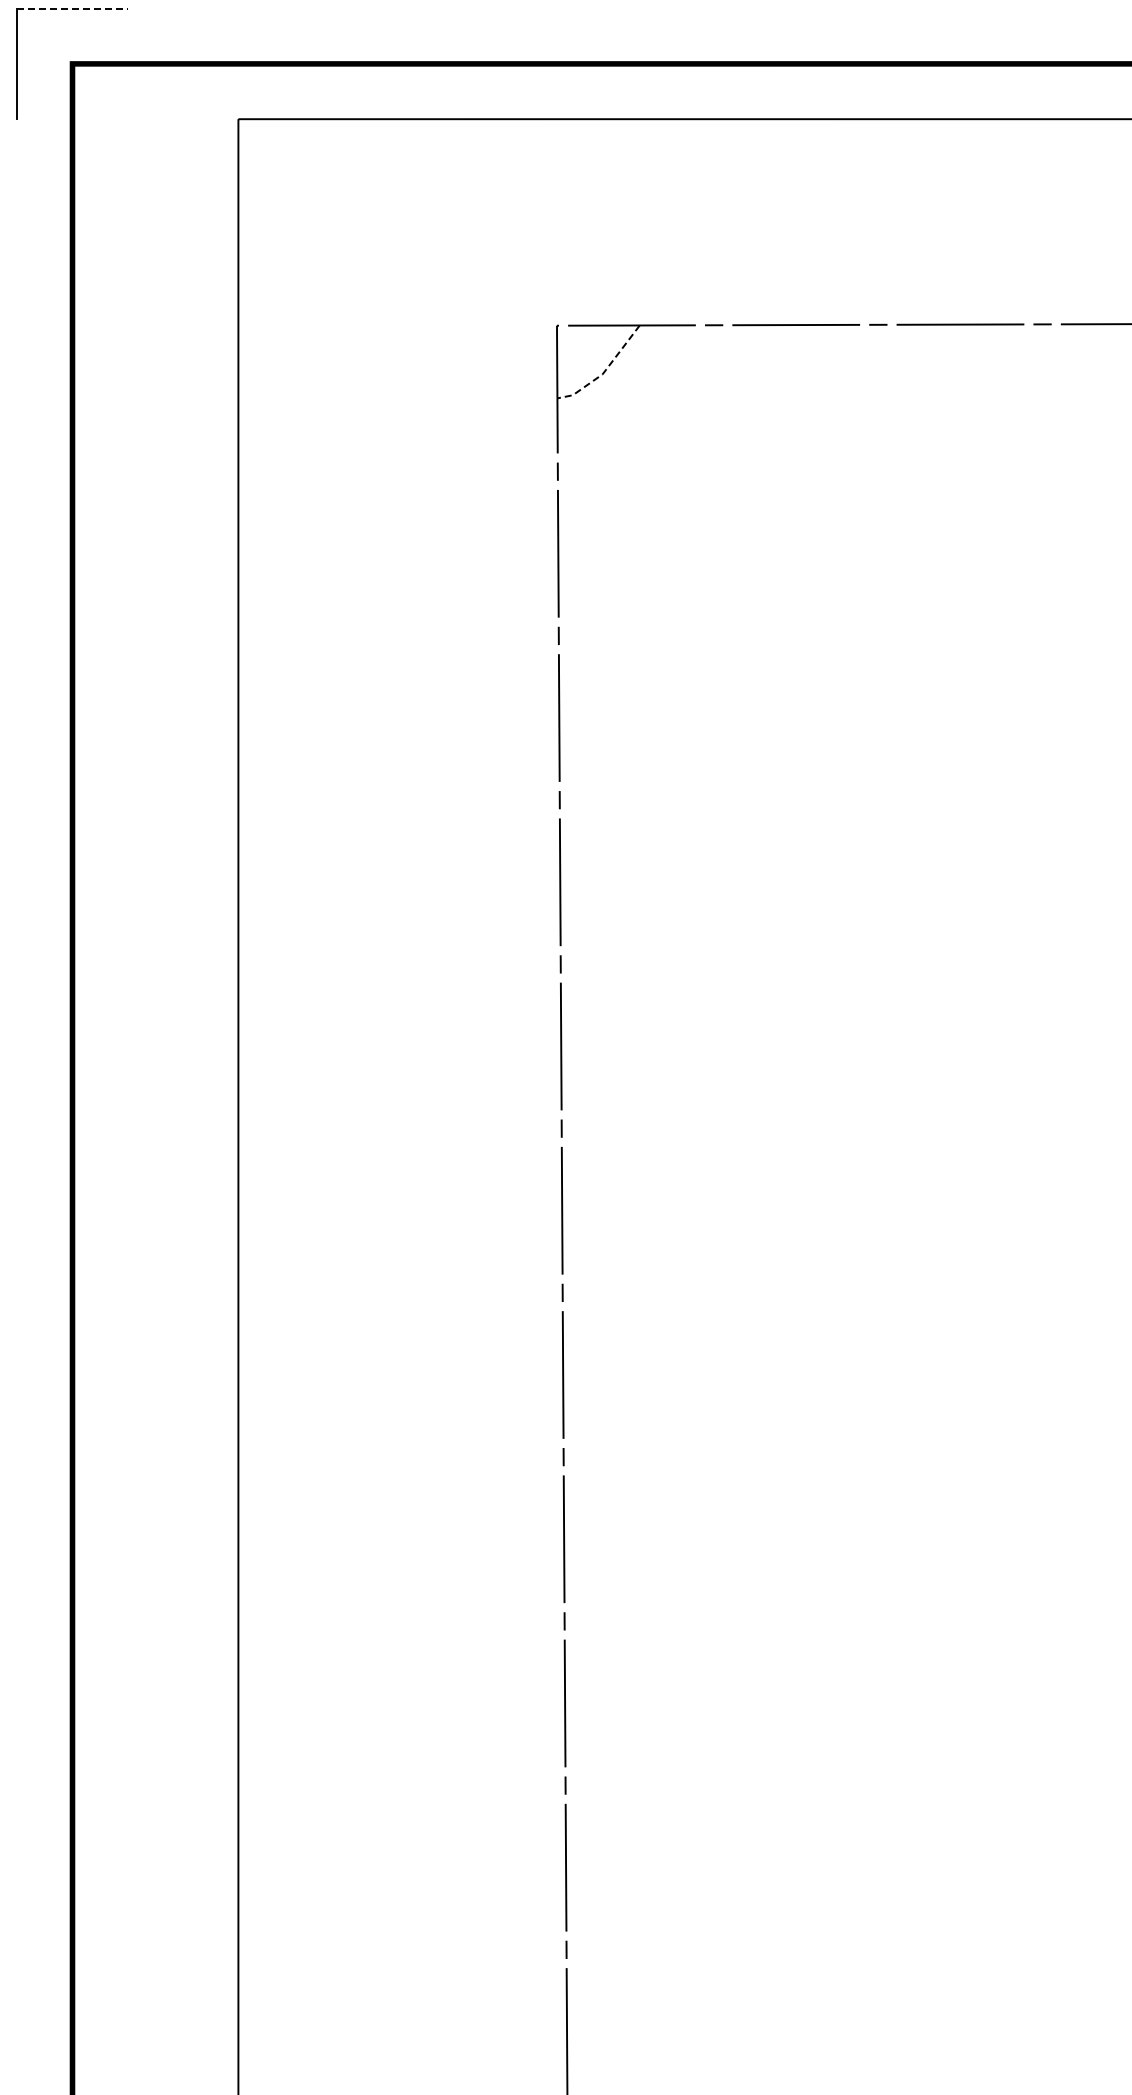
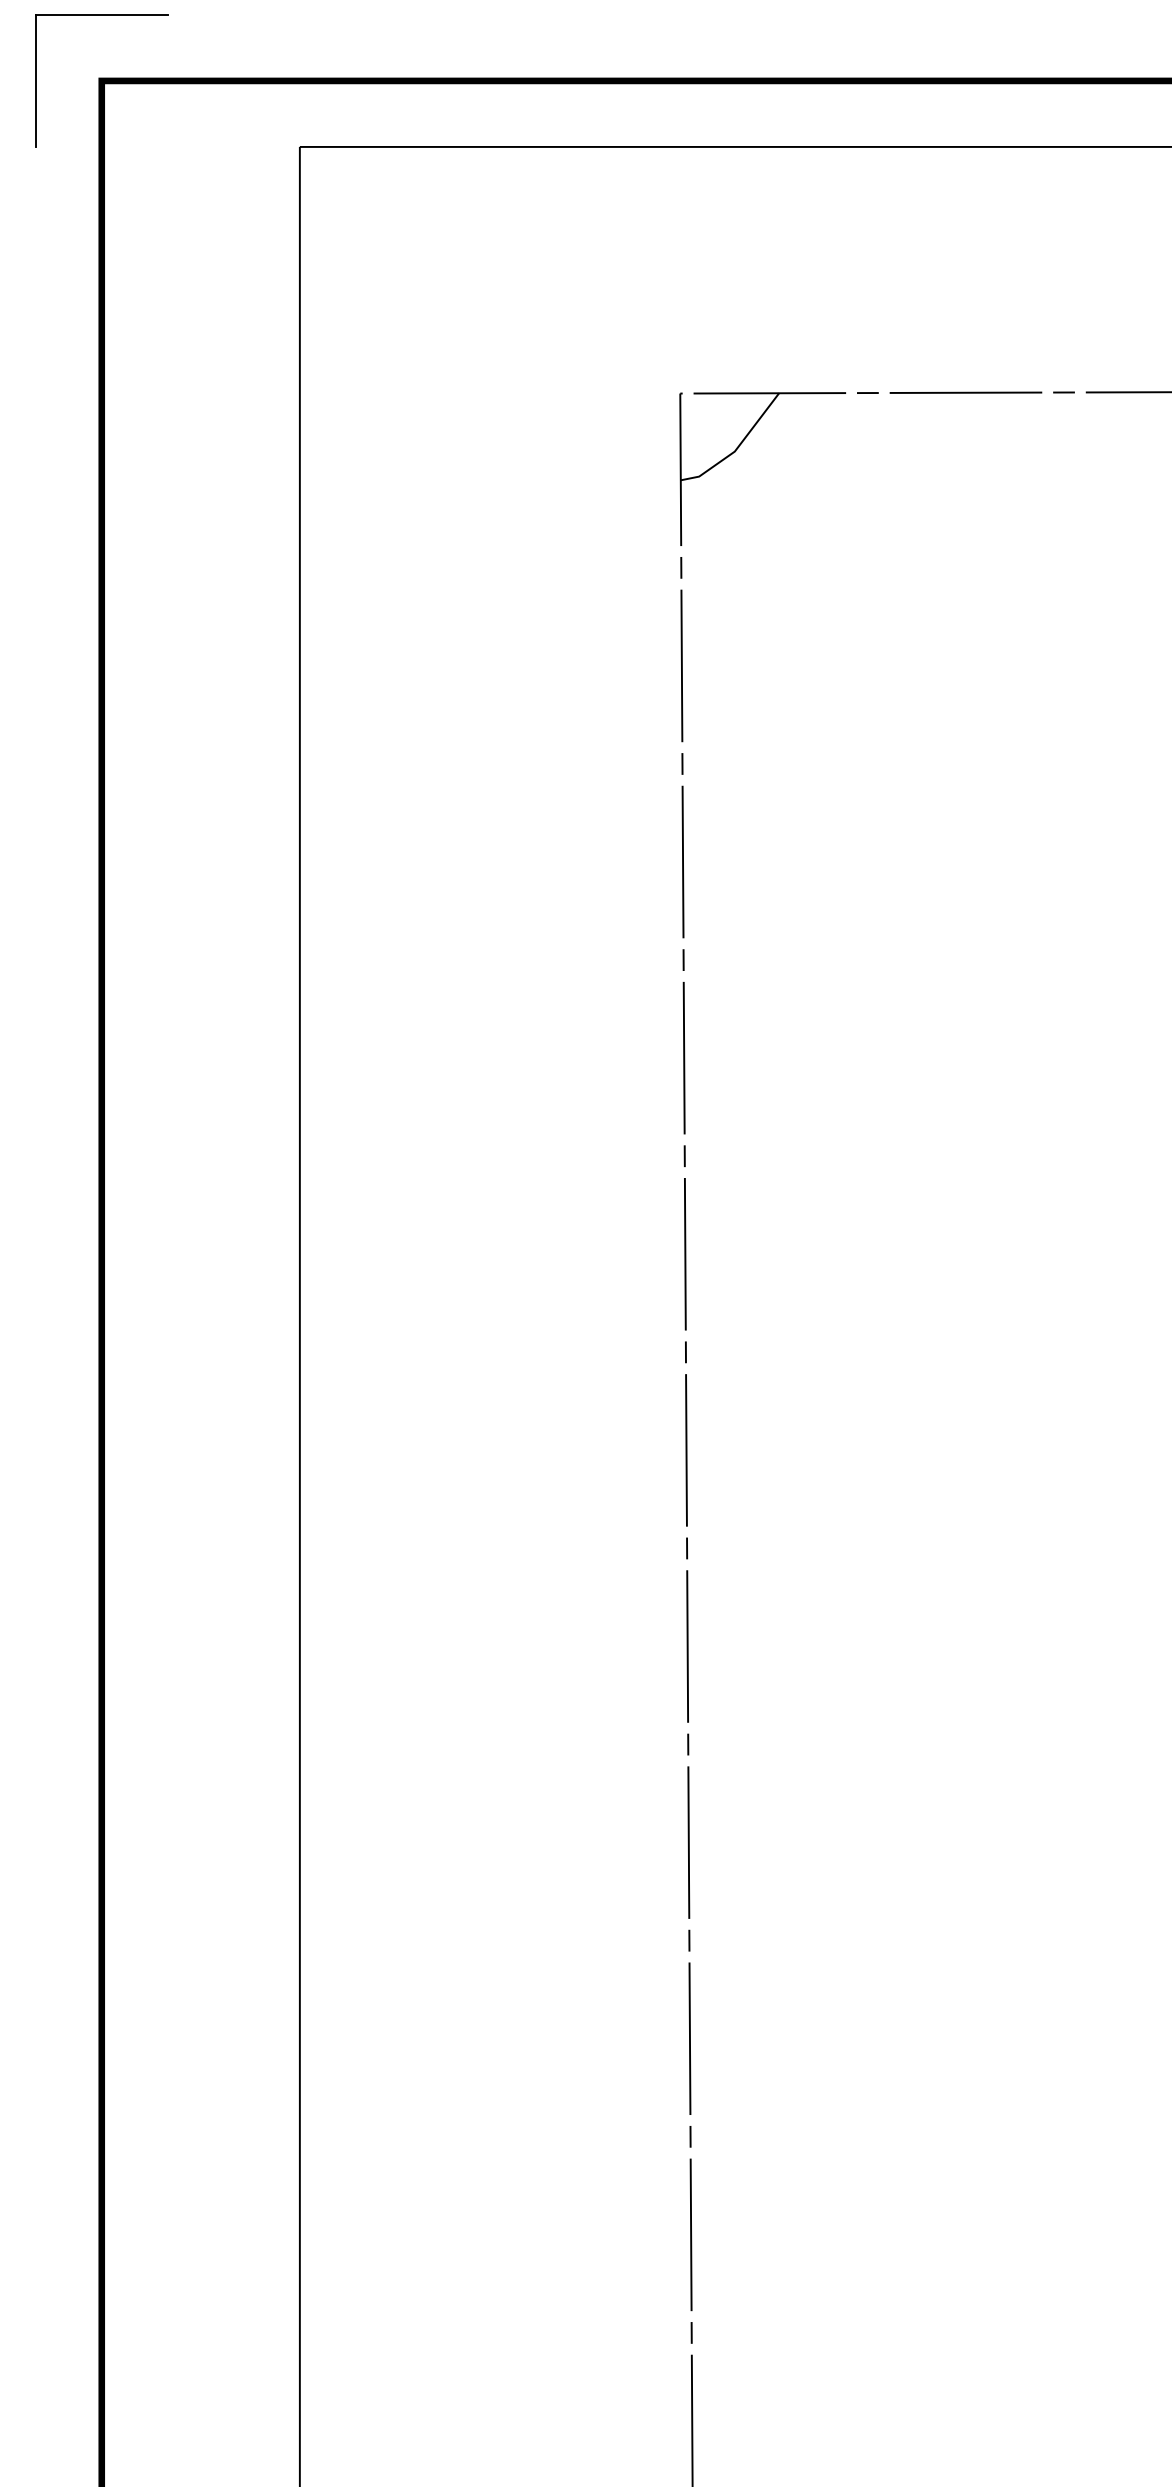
line: (73, 8) -> (102, 14), dashed -> solid
line: (604, 371) -> (737, 448), dashed -> solid

